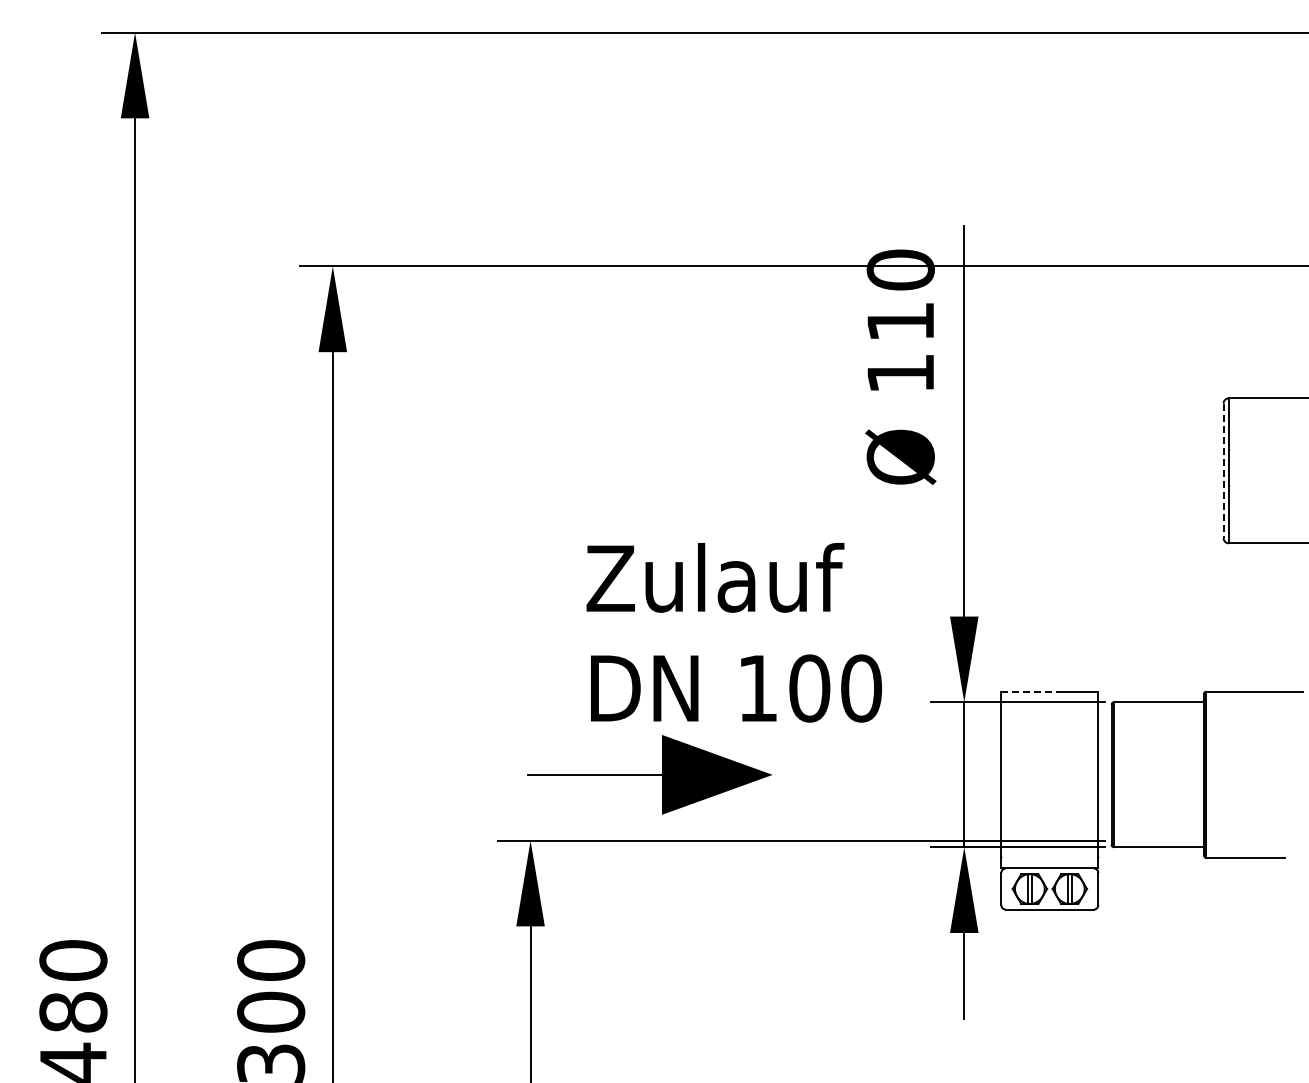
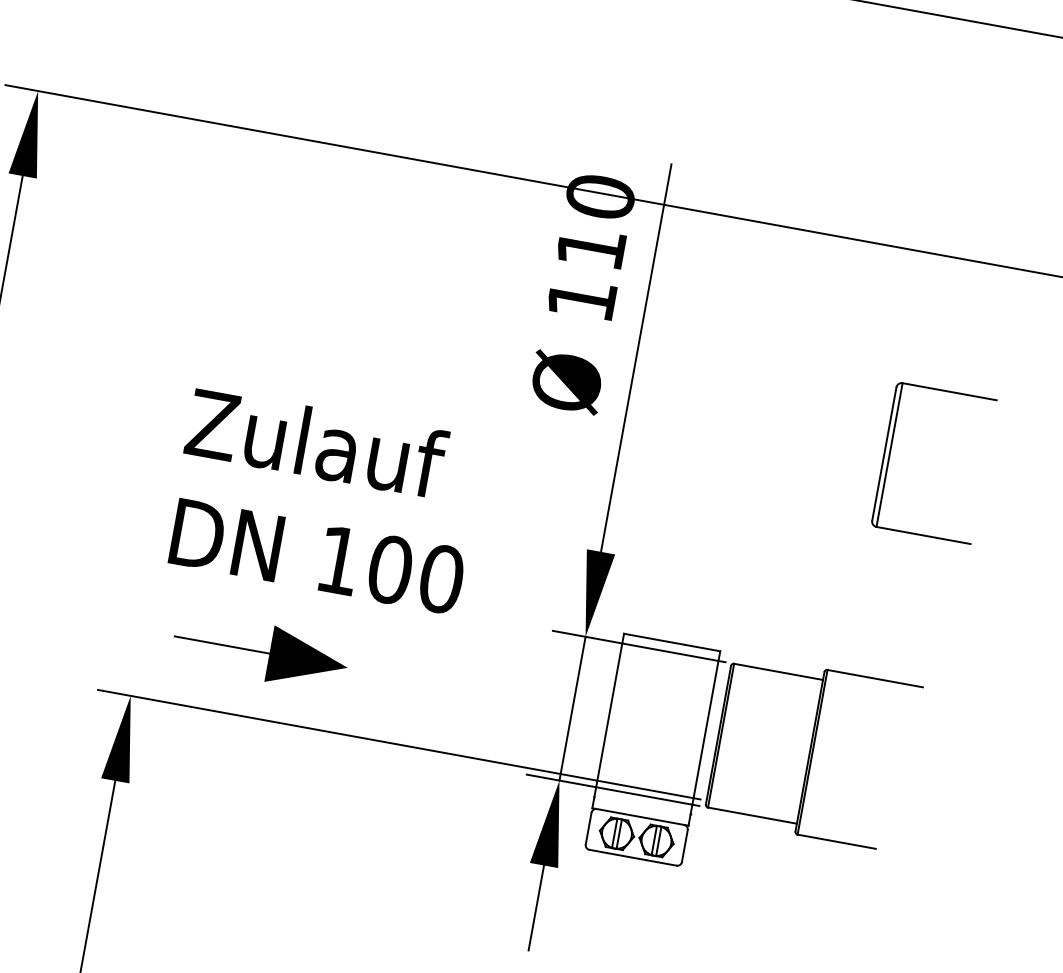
line: (1223, 471) -> (884, 454), dashed -> solid
text: (733, 632) -> (324, 500), moved
line: (1032, 692) -> (654, 639), dashed -> solid
part: (649, 774) -> (260, 651), size x0.71

